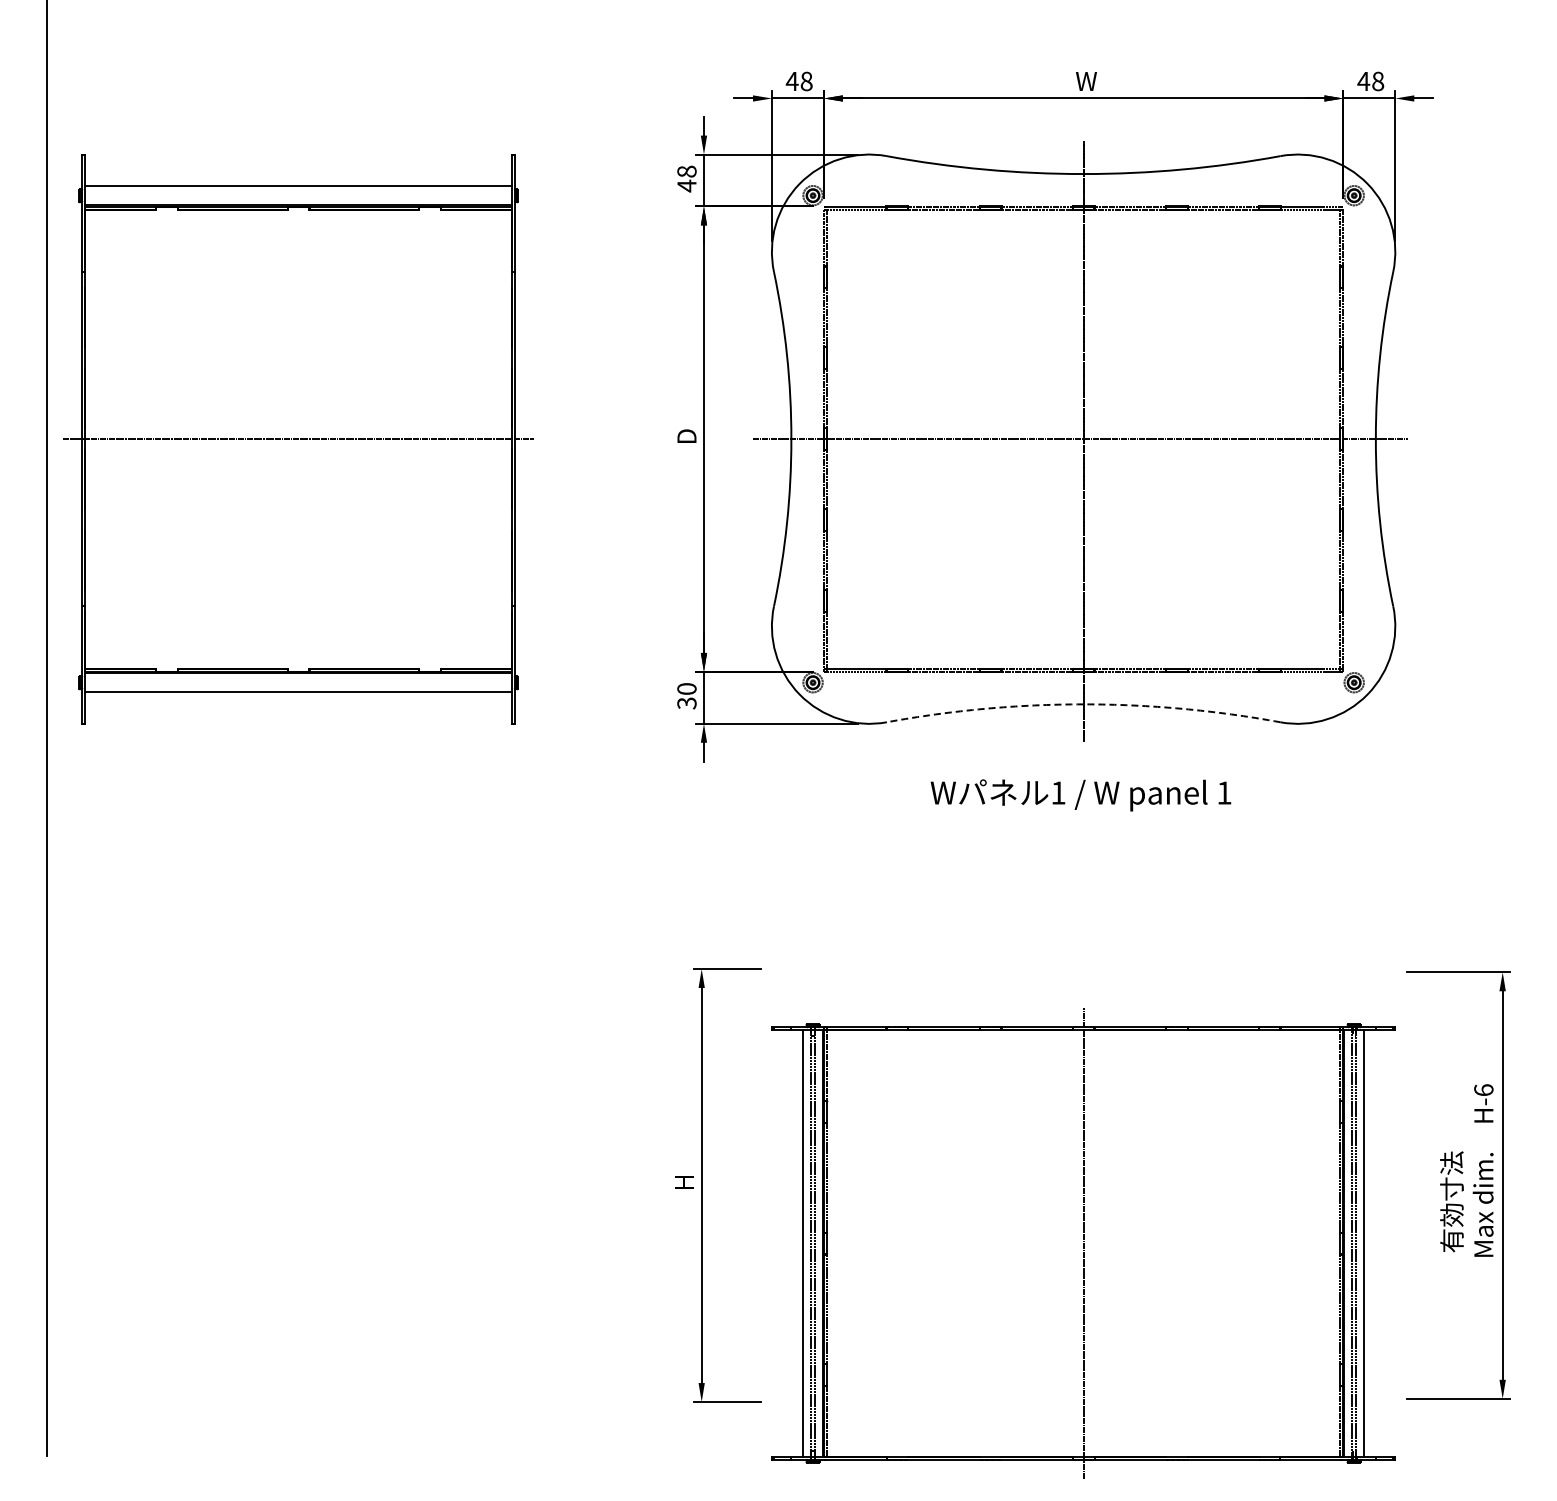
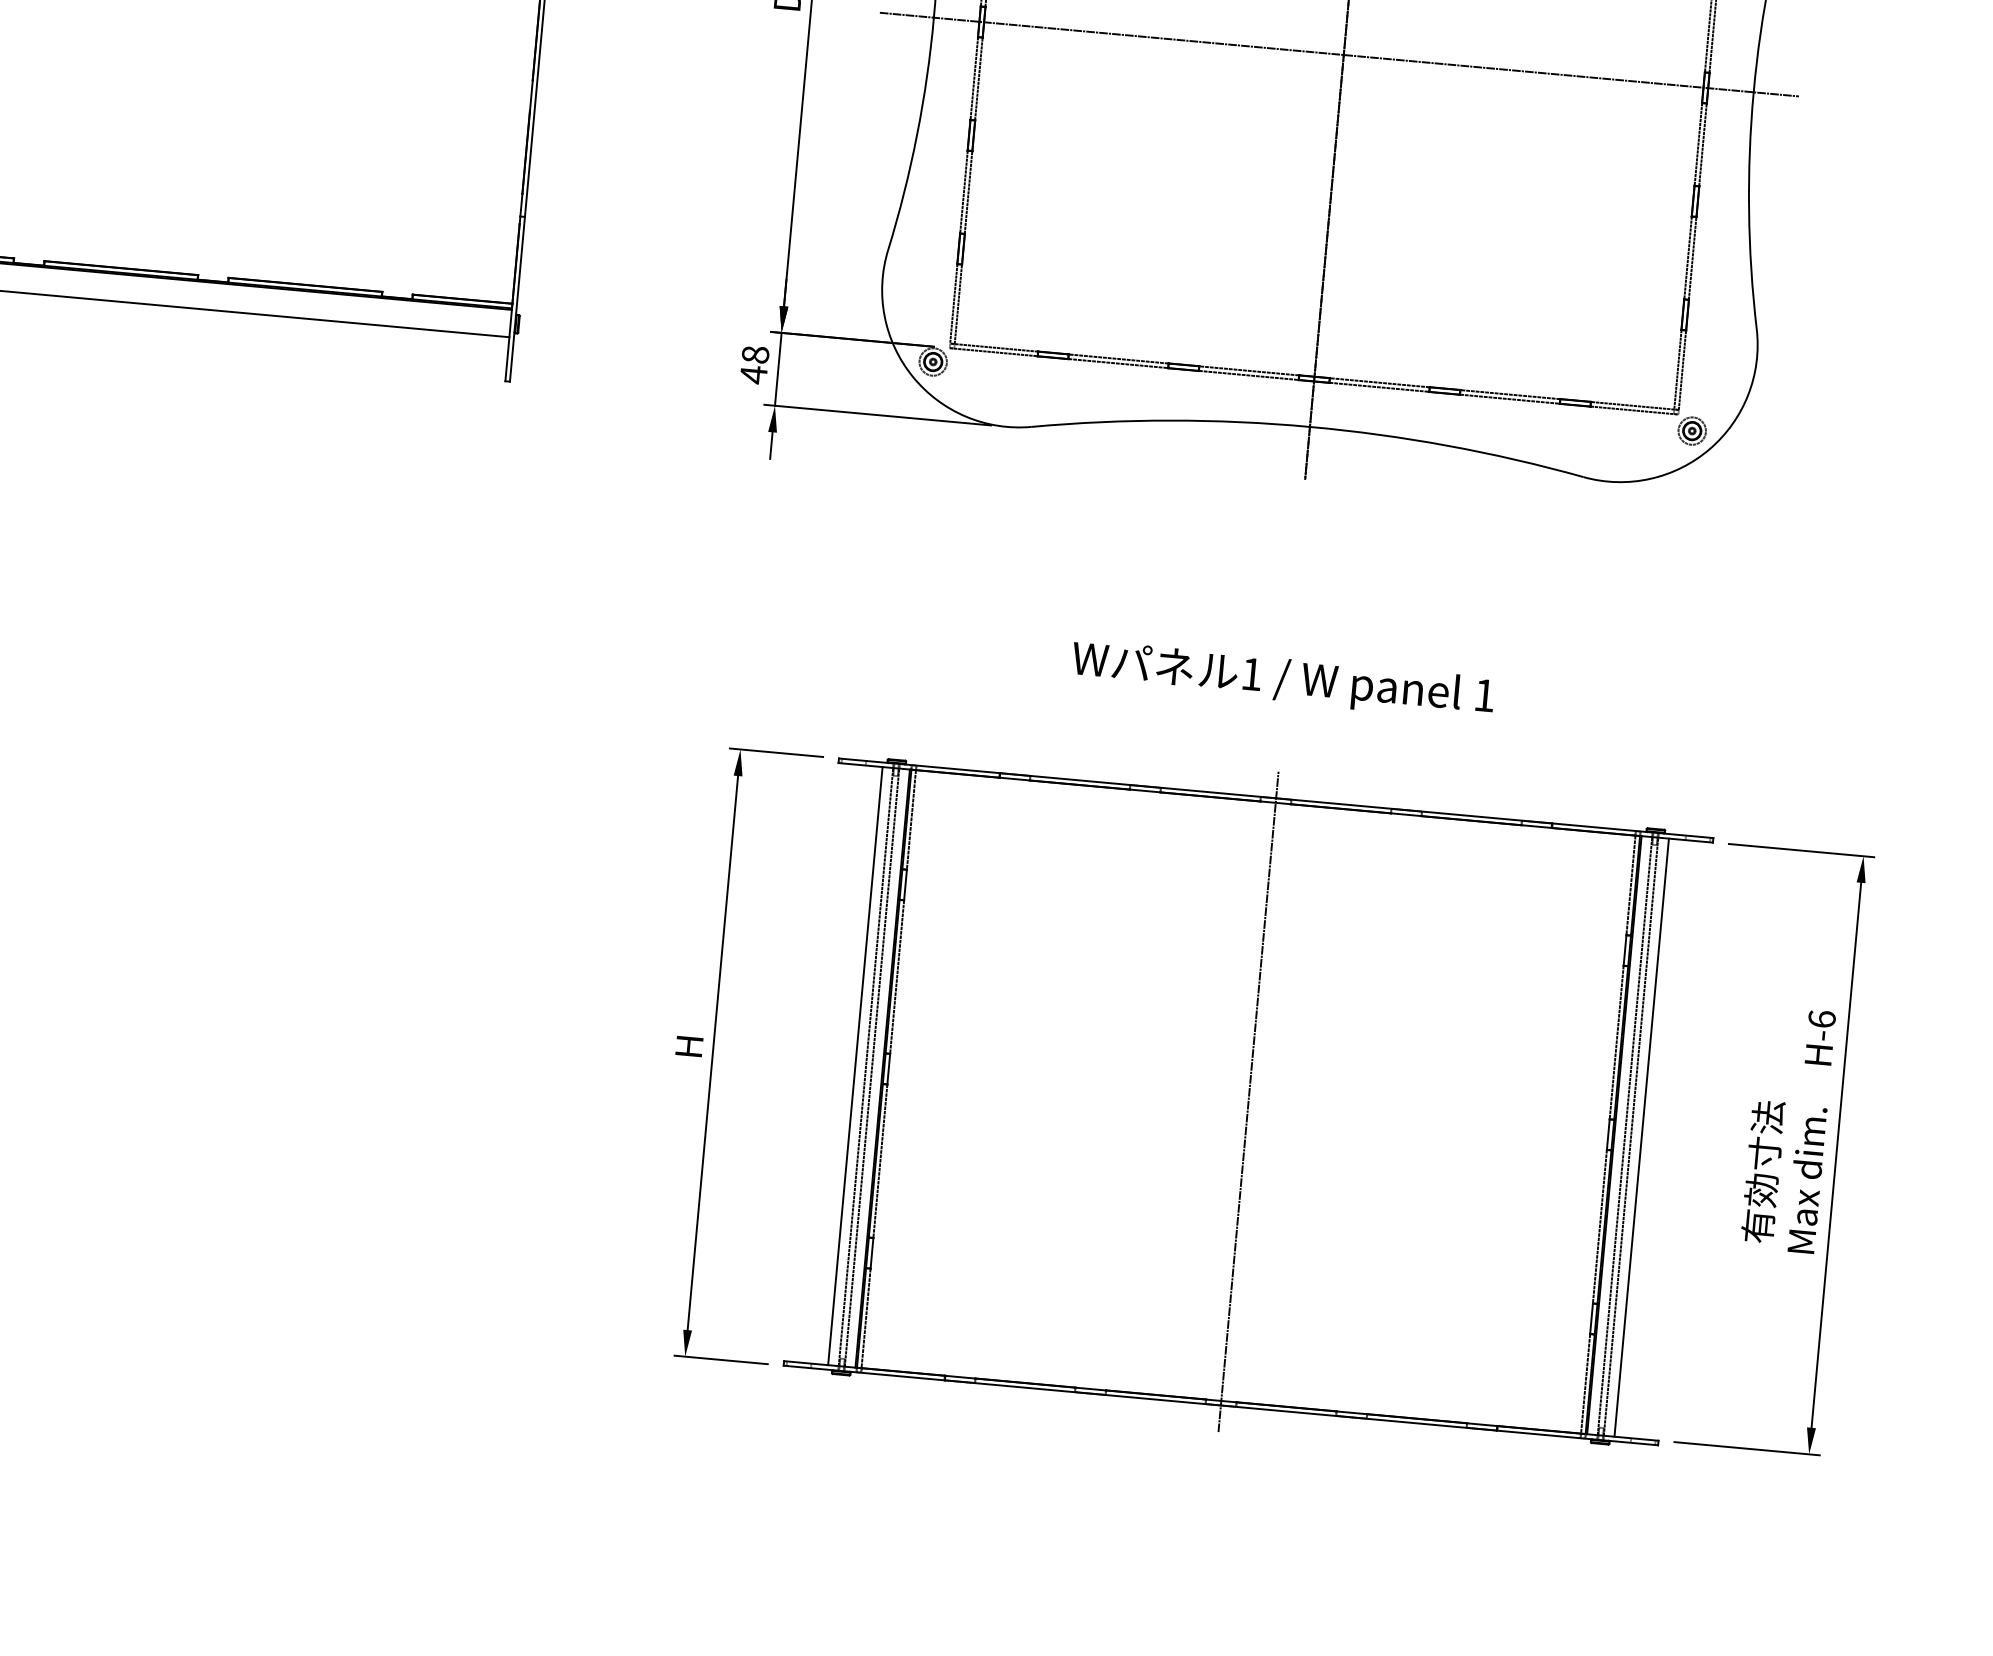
text: (686, 696) -> (753, 365), 30 -> 48
arc: (1083, 704) -> (1309, 427), dashed -> solid
text: (1080, 795) -> (1282, 680), moved
part: (1083, 1243) -> (1248, 1101), moved

